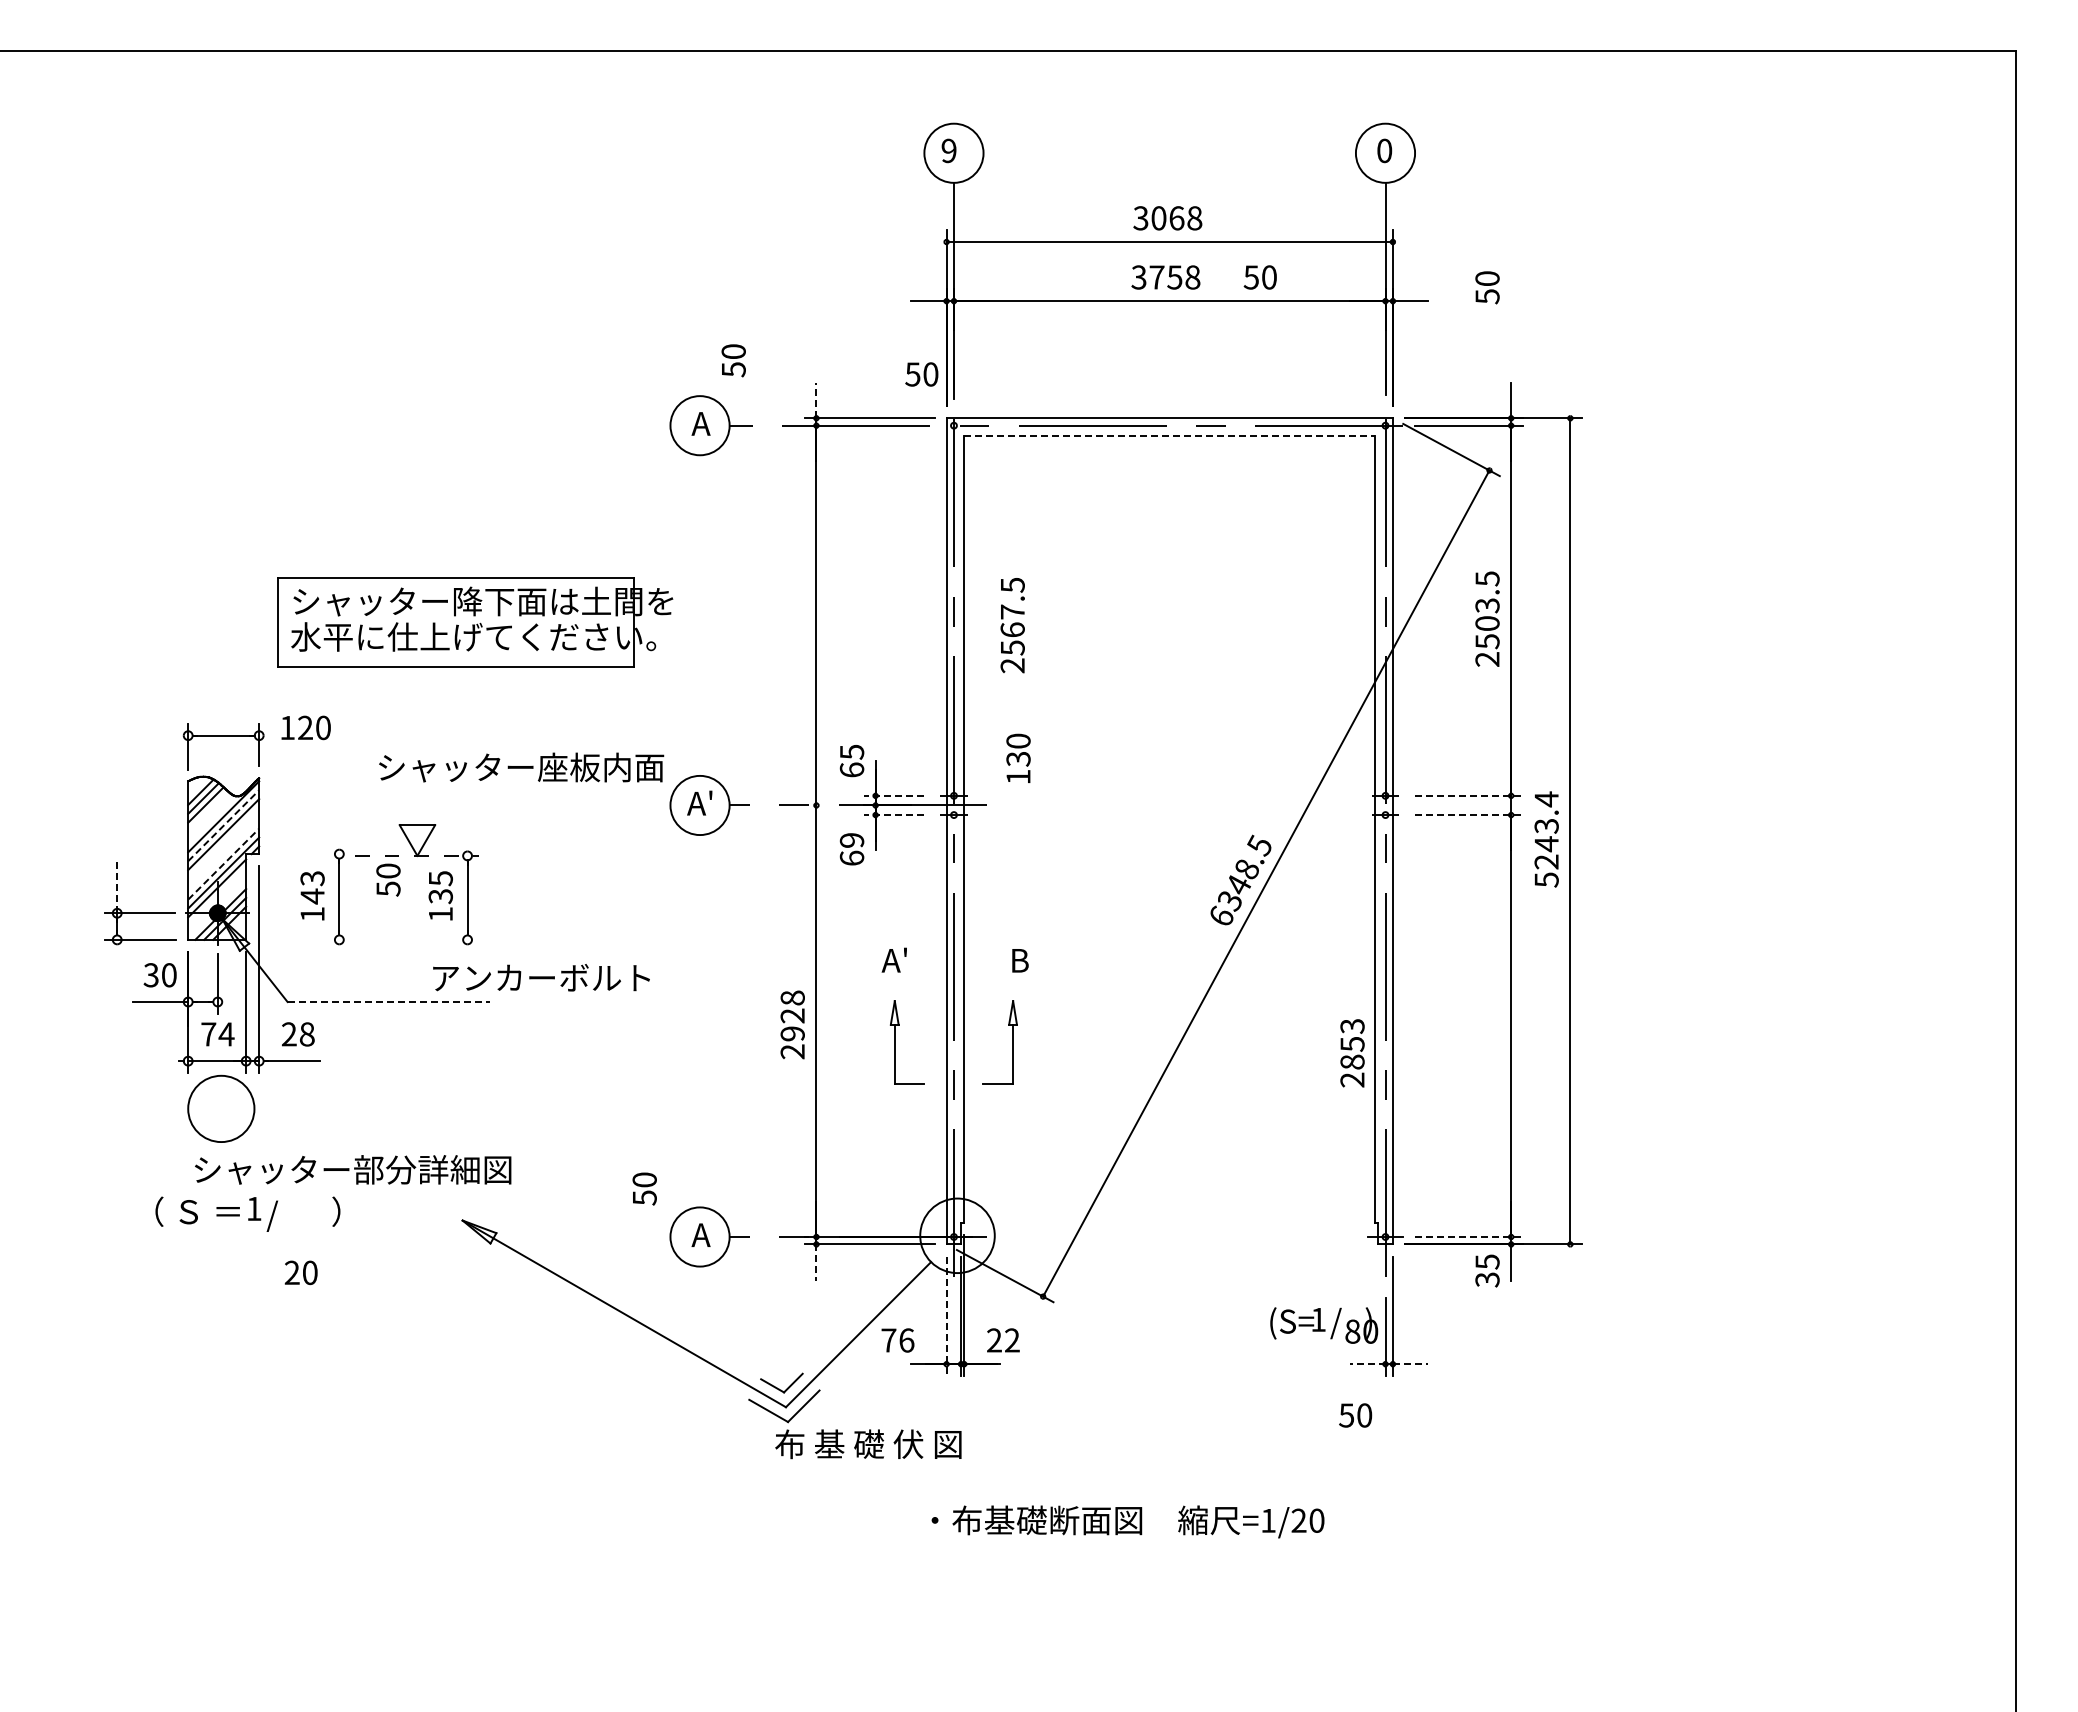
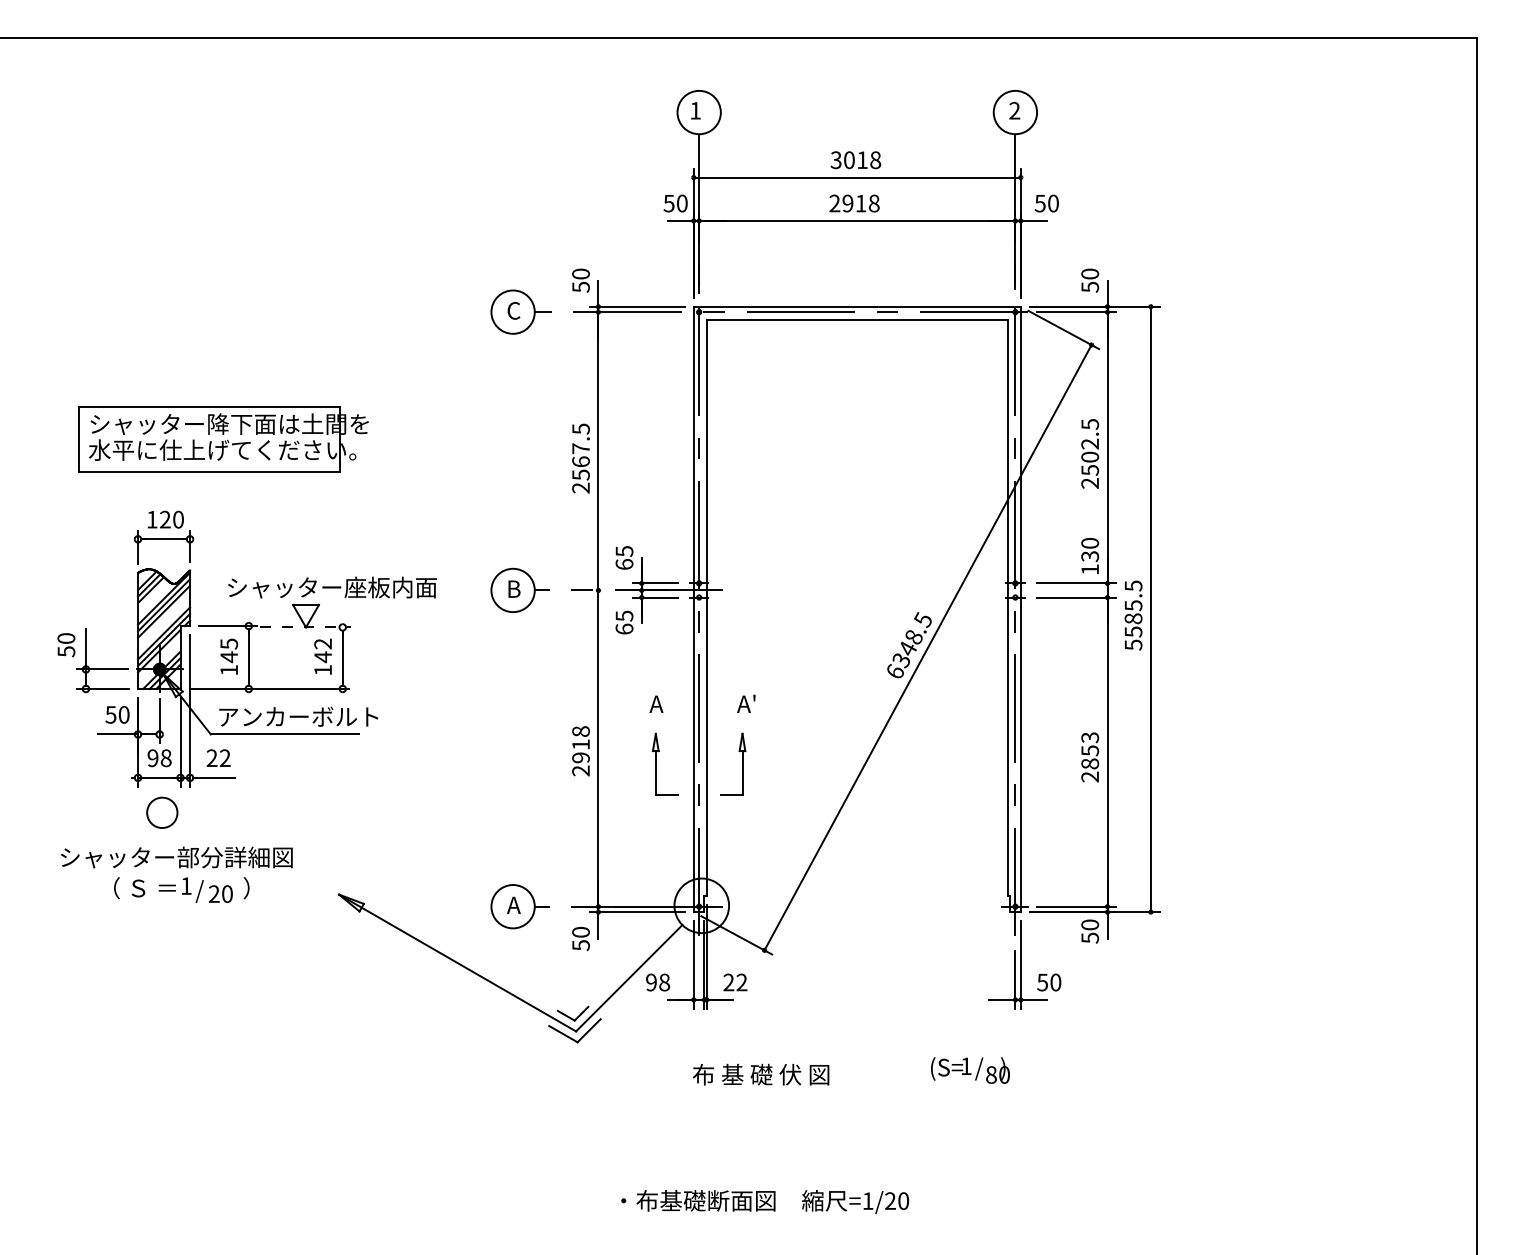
text: (948, 150) -> (695, 110), 9 -> 1
text: (1384, 150) -> (1014, 110), 0 -> 2
text: (1176, 218) -> (862, 160), 3068 -> 3018
text: (1156, 277) -> (847, 203), 3758 -> 2918
text: (1259, 277) -> (1046, 203), moved
text: (1487, 287) -> (1090, 280), moved
text: (733, 360) -> (580, 280), moved
text: (921, 374) -> (675, 203), moved
line: (816, 400) -> (598, 293), dashed -> solid
text: (700, 423) -> (513, 310), A -> C
line: (1170, 436) -> (857, 320), dashed -> solid
text: (1487, 605) -> (1090, 443), 2503.5 -> 2502.5
part: (475, 622) -> (223, 439), moved
text: (1012, 625) -> (580, 458), moved
text: (305, 727) -> (165, 519), moved
text: (1018, 757) -> (1090, 555), moved
text: (521, 767) -> (332, 587), moved
line: (893, 795) -> (654, 583), dashed -> solid
line: (1469, 795) -> (1076, 583), dashed -> solid
text: (699, 802) -> (512, 588), A' -> B
line: (893, 815) -> (654, 597), dashed -> solid
line: (1469, 815) -> (1076, 597), dashed -> solid
line: (224, 825) -> (164, 605), dashed -> solid
text: (1546, 830) -> (1133, 608), 5243.4 -> 5585.5
text: (851, 840) -> (624, 616), 69 -> 65
line: (311, 854) -> (228, 626), added
line: (224, 863) -> (164, 632), dashed -> solid
text: (312, 878) -> (229, 643), 143 -> 145
text: (388, 879) -> (66, 644), moved
line: (117, 885) -> (86, 649), dashed -> solid
text: (440, 887) -> (322, 650), 135 -> 142
line: (367, 939) -> (269, 688), added
text: (893, 959) -> (654, 703), A' -> A
text: (1017, 959) -> (745, 703), B -> A'
text: (151, 974) -> (111, 714), 30 -> 50
text: (541, 977) -> (298, 716), moved
line: (389, 1002) -> (285, 734), dashed -> solid
text: (792, 1015) -> (580, 744), 2928 -> 2918
text: (217, 1034) -> (159, 758), 74 -> 98
text: (306, 1034) -> (224, 758), 28 -> 22
text: (1352, 1053) -> (1090, 757), moved
circle: (221, 1108) -> (162, 812), size x0.62
text: (353, 1169) -> (177, 857), moved
text: (644, 1188) -> (580, 938), moved
line: (1469, 1237) -> (1076, 907), dashed -> solid
line: (816, 1263) -> (598, 926), dashed -> solid
text: (1487, 1270) -> (1090, 931), 35 -> 50
text: (300, 1272) -> (220, 893), moved
line: (946, 1316) -> (693, 964), dashed -> solid
text: (1324, 1325) -> (970, 1070), moved
text: (897, 1340) -> (657, 982), 76 -> 98
line: (1367, 1364) -> (1002, 1000), dashed -> solid
line: (1410, 1364) -> (1033, 1000), dashed -> solid
text: (1355, 1415) -> (1049, 982), moved
text: (868, 1444) -> (761, 1074), moved
text: (1127, 1521) -> (764, 1201), moved

